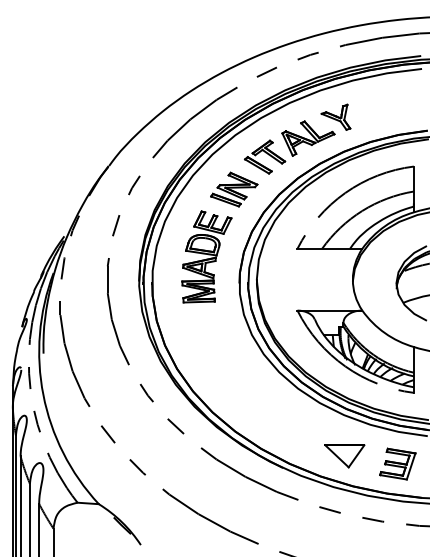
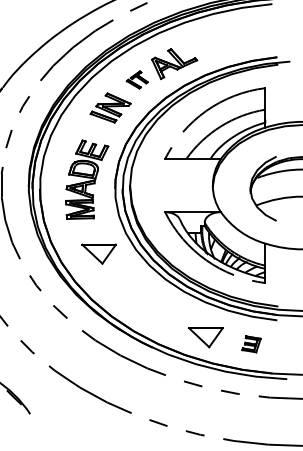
part: (335, 116) -> (197, 45), removed
part: (265, 156) -> (137, 79), size x0.6
part: (206, 256) -> (86, 179), moved
part: (220, 359) -> (98, 254), added
part: (397, 463) -> (251, 343), size x0.6

